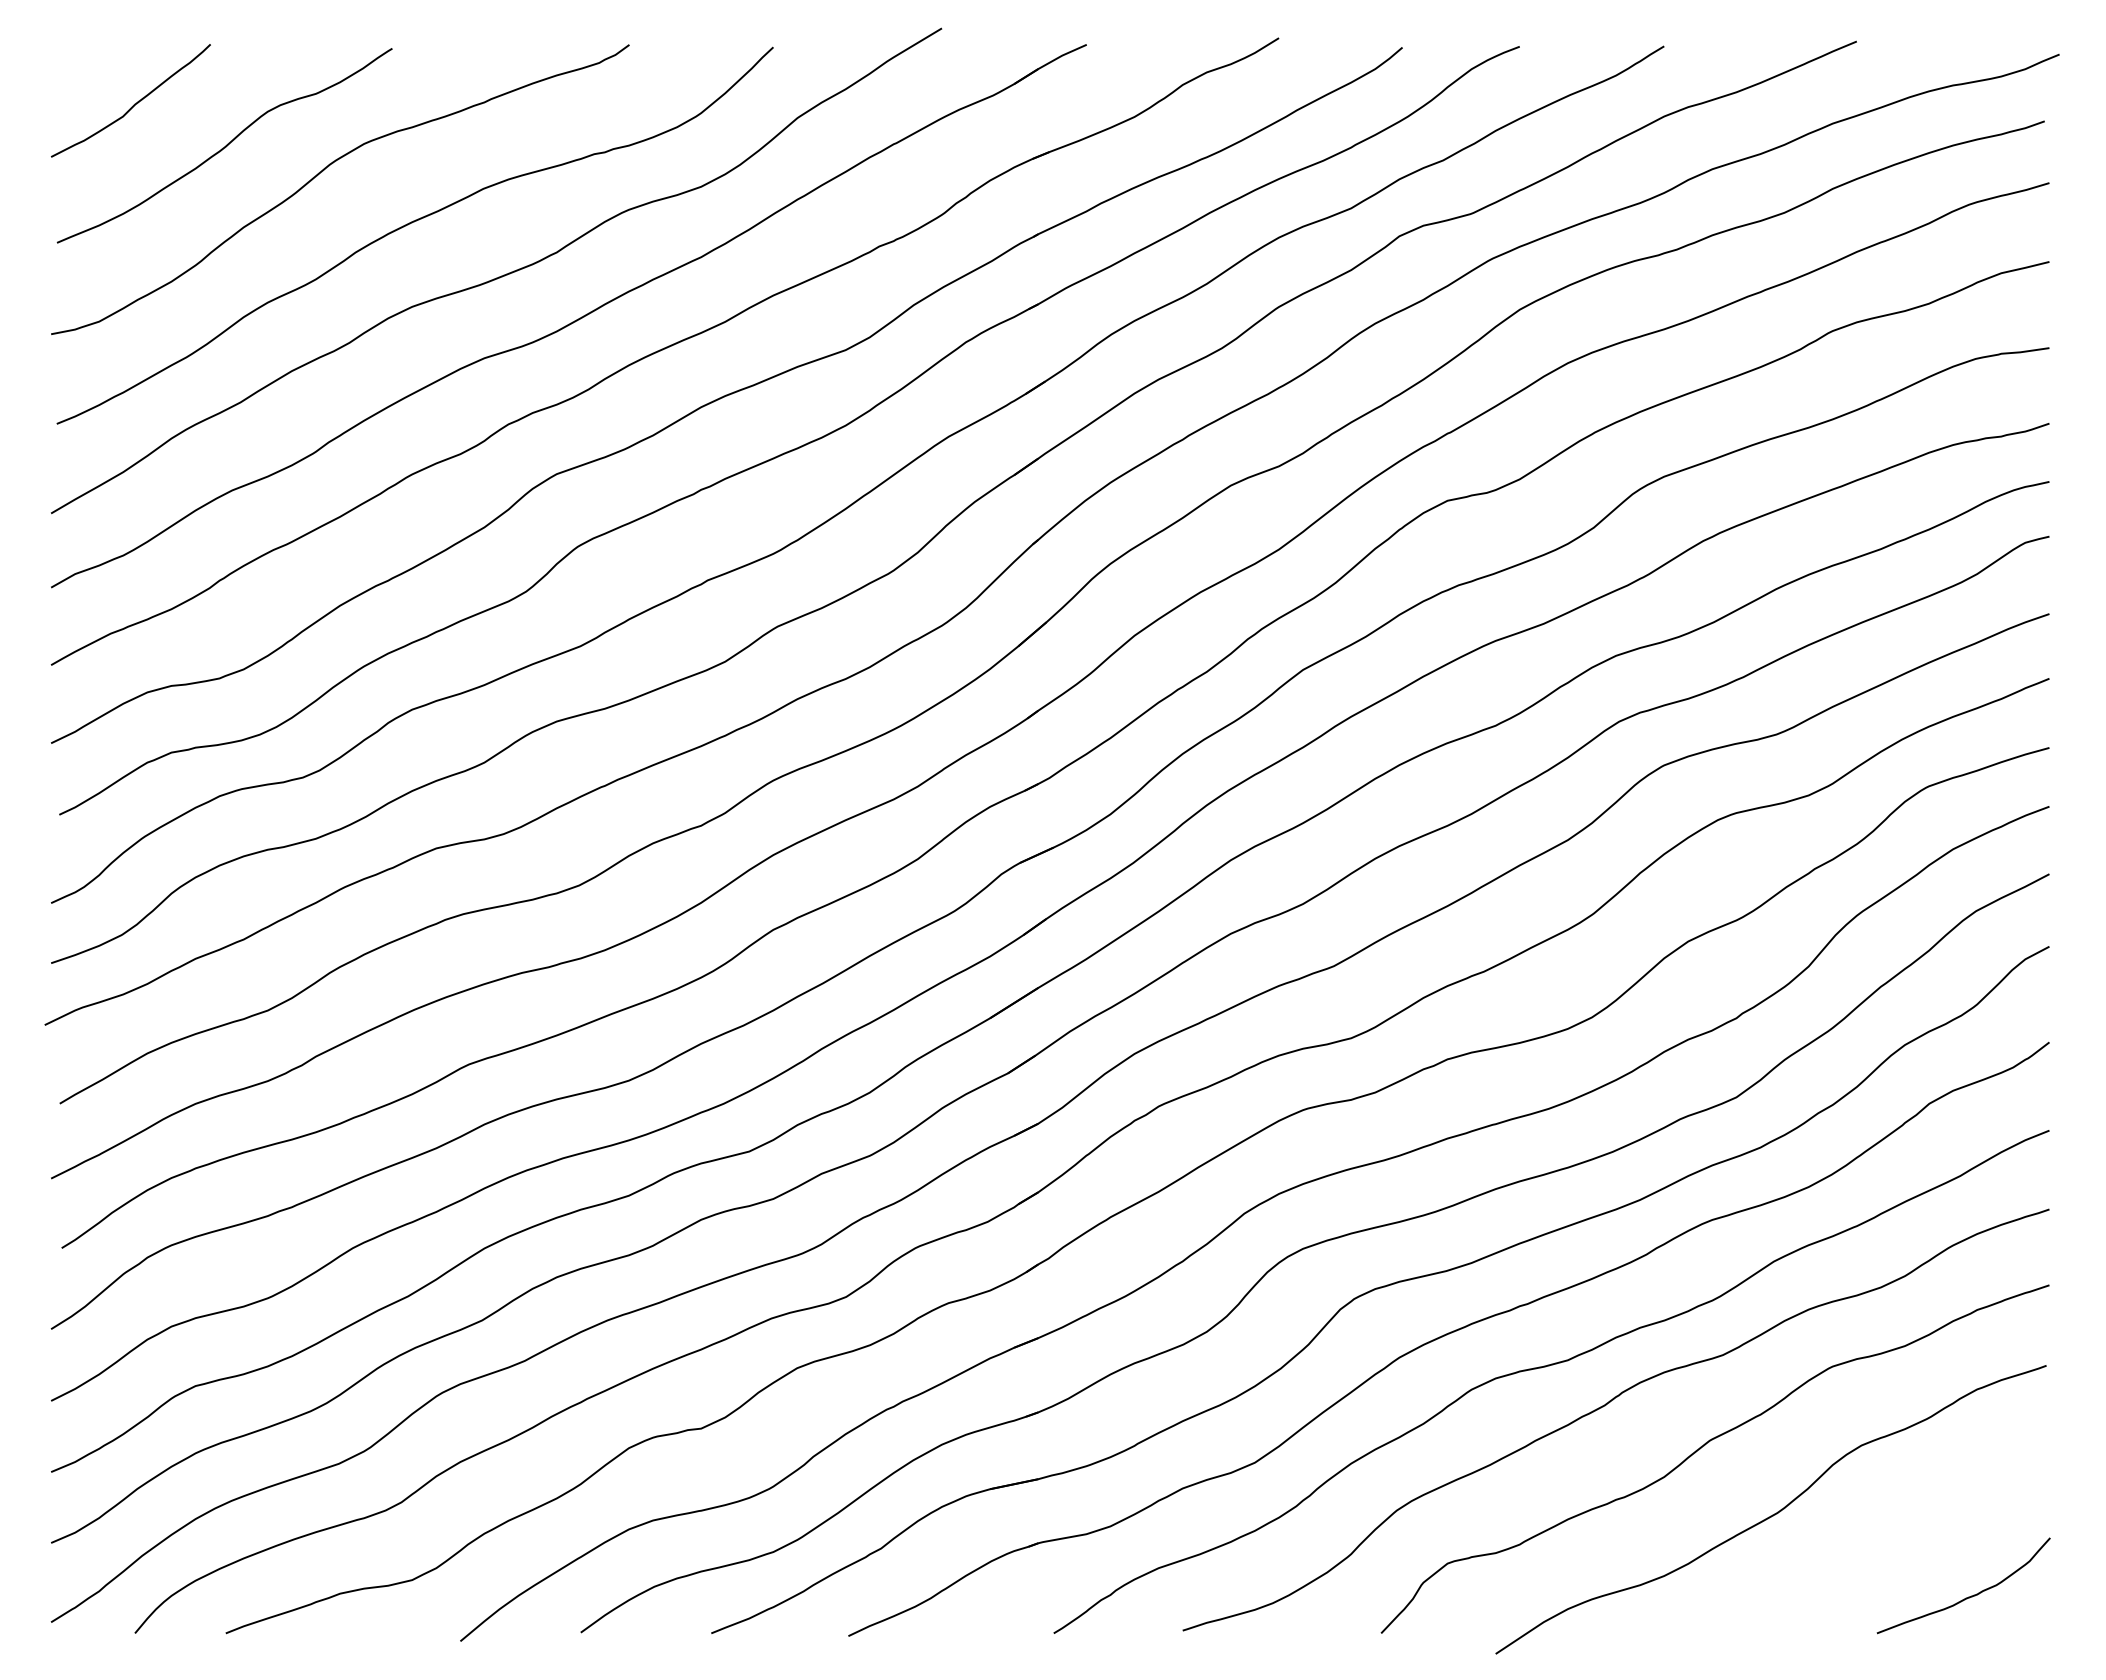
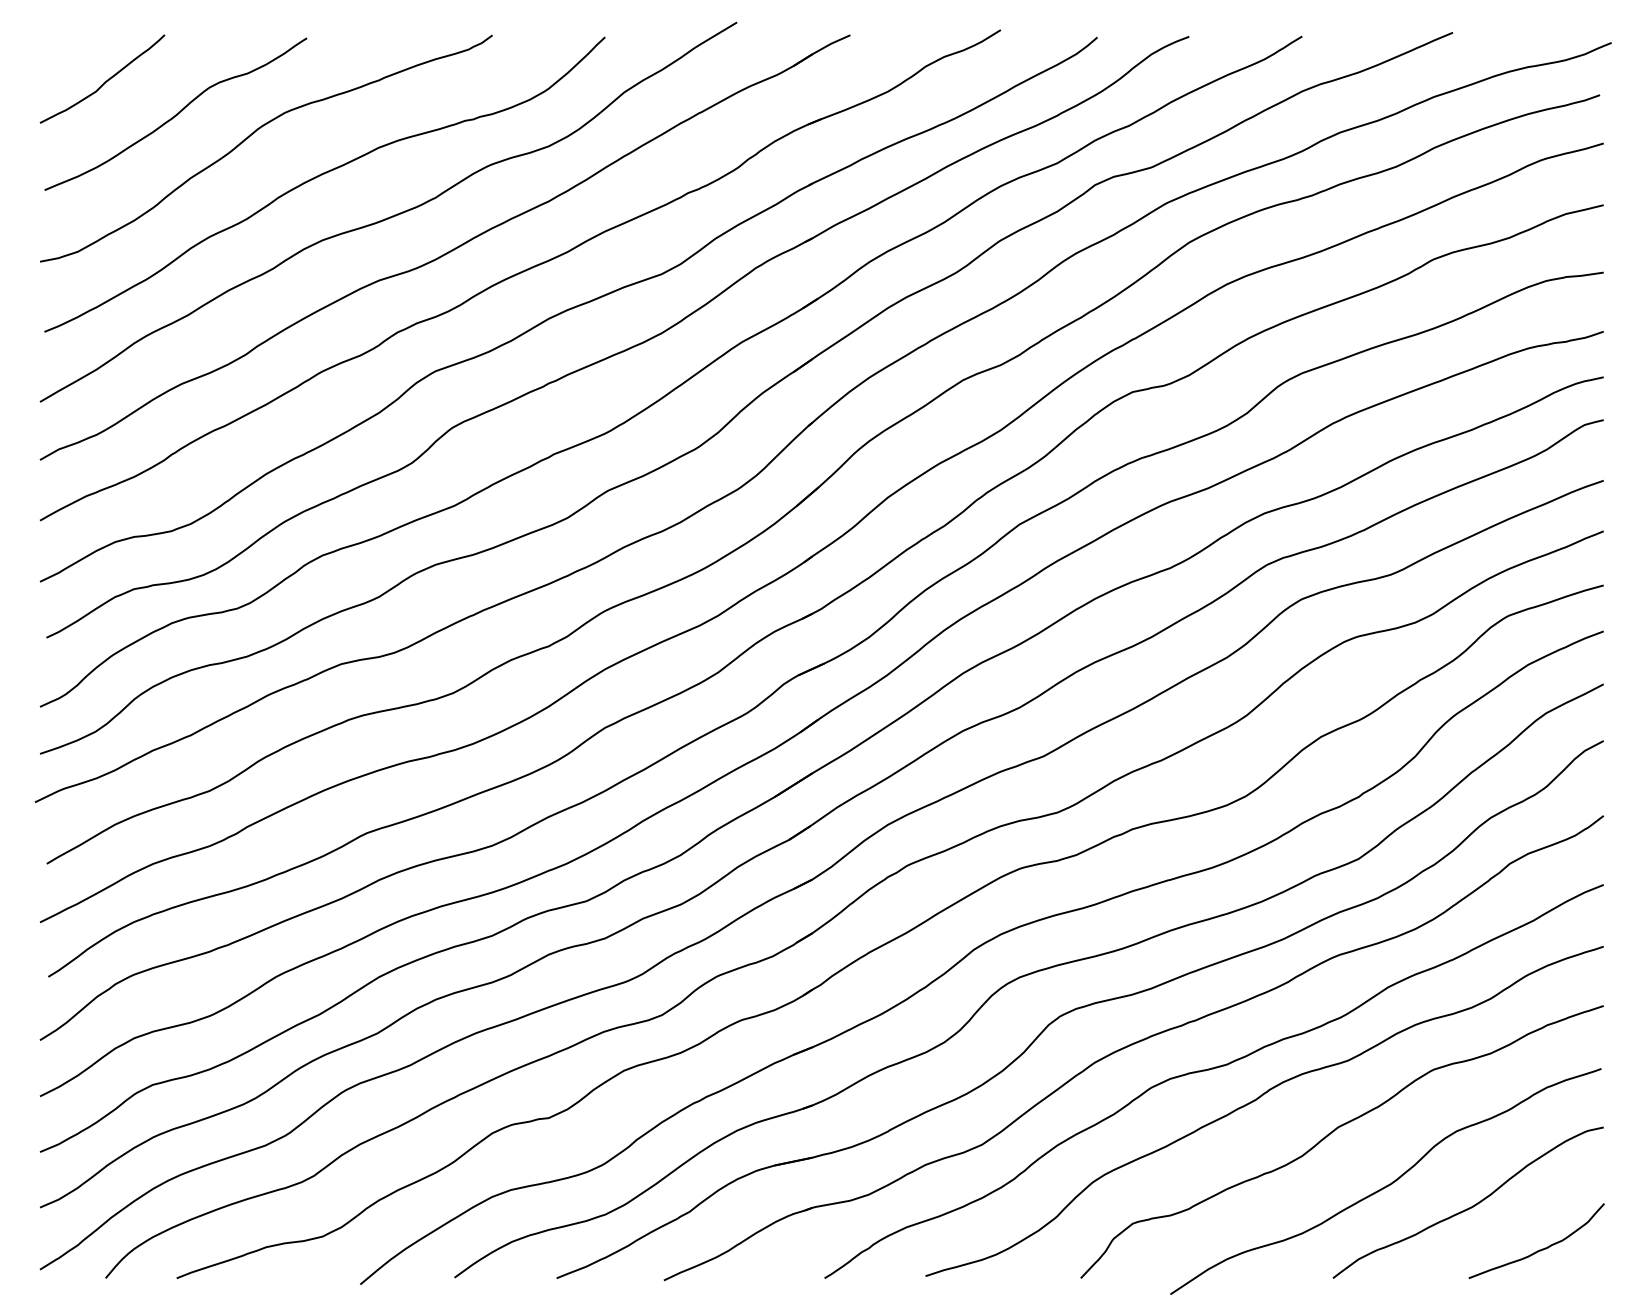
curve: (1878, 1542) -> (1469, 1207), added

